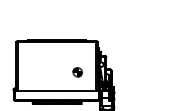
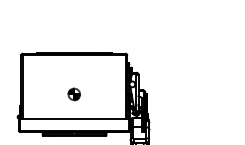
part: (77, 72) -> (73, 94), moved

